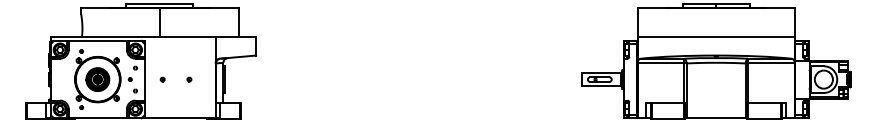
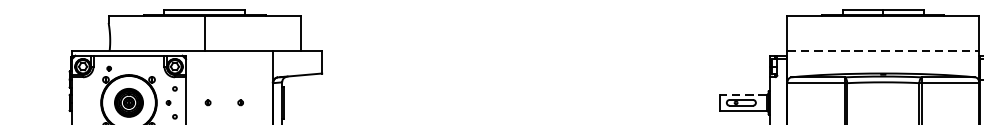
line: (716, 37) -> (883, 51), solid -> dashed
line: (600, 72) -> (742, 94), solid -> dashed

